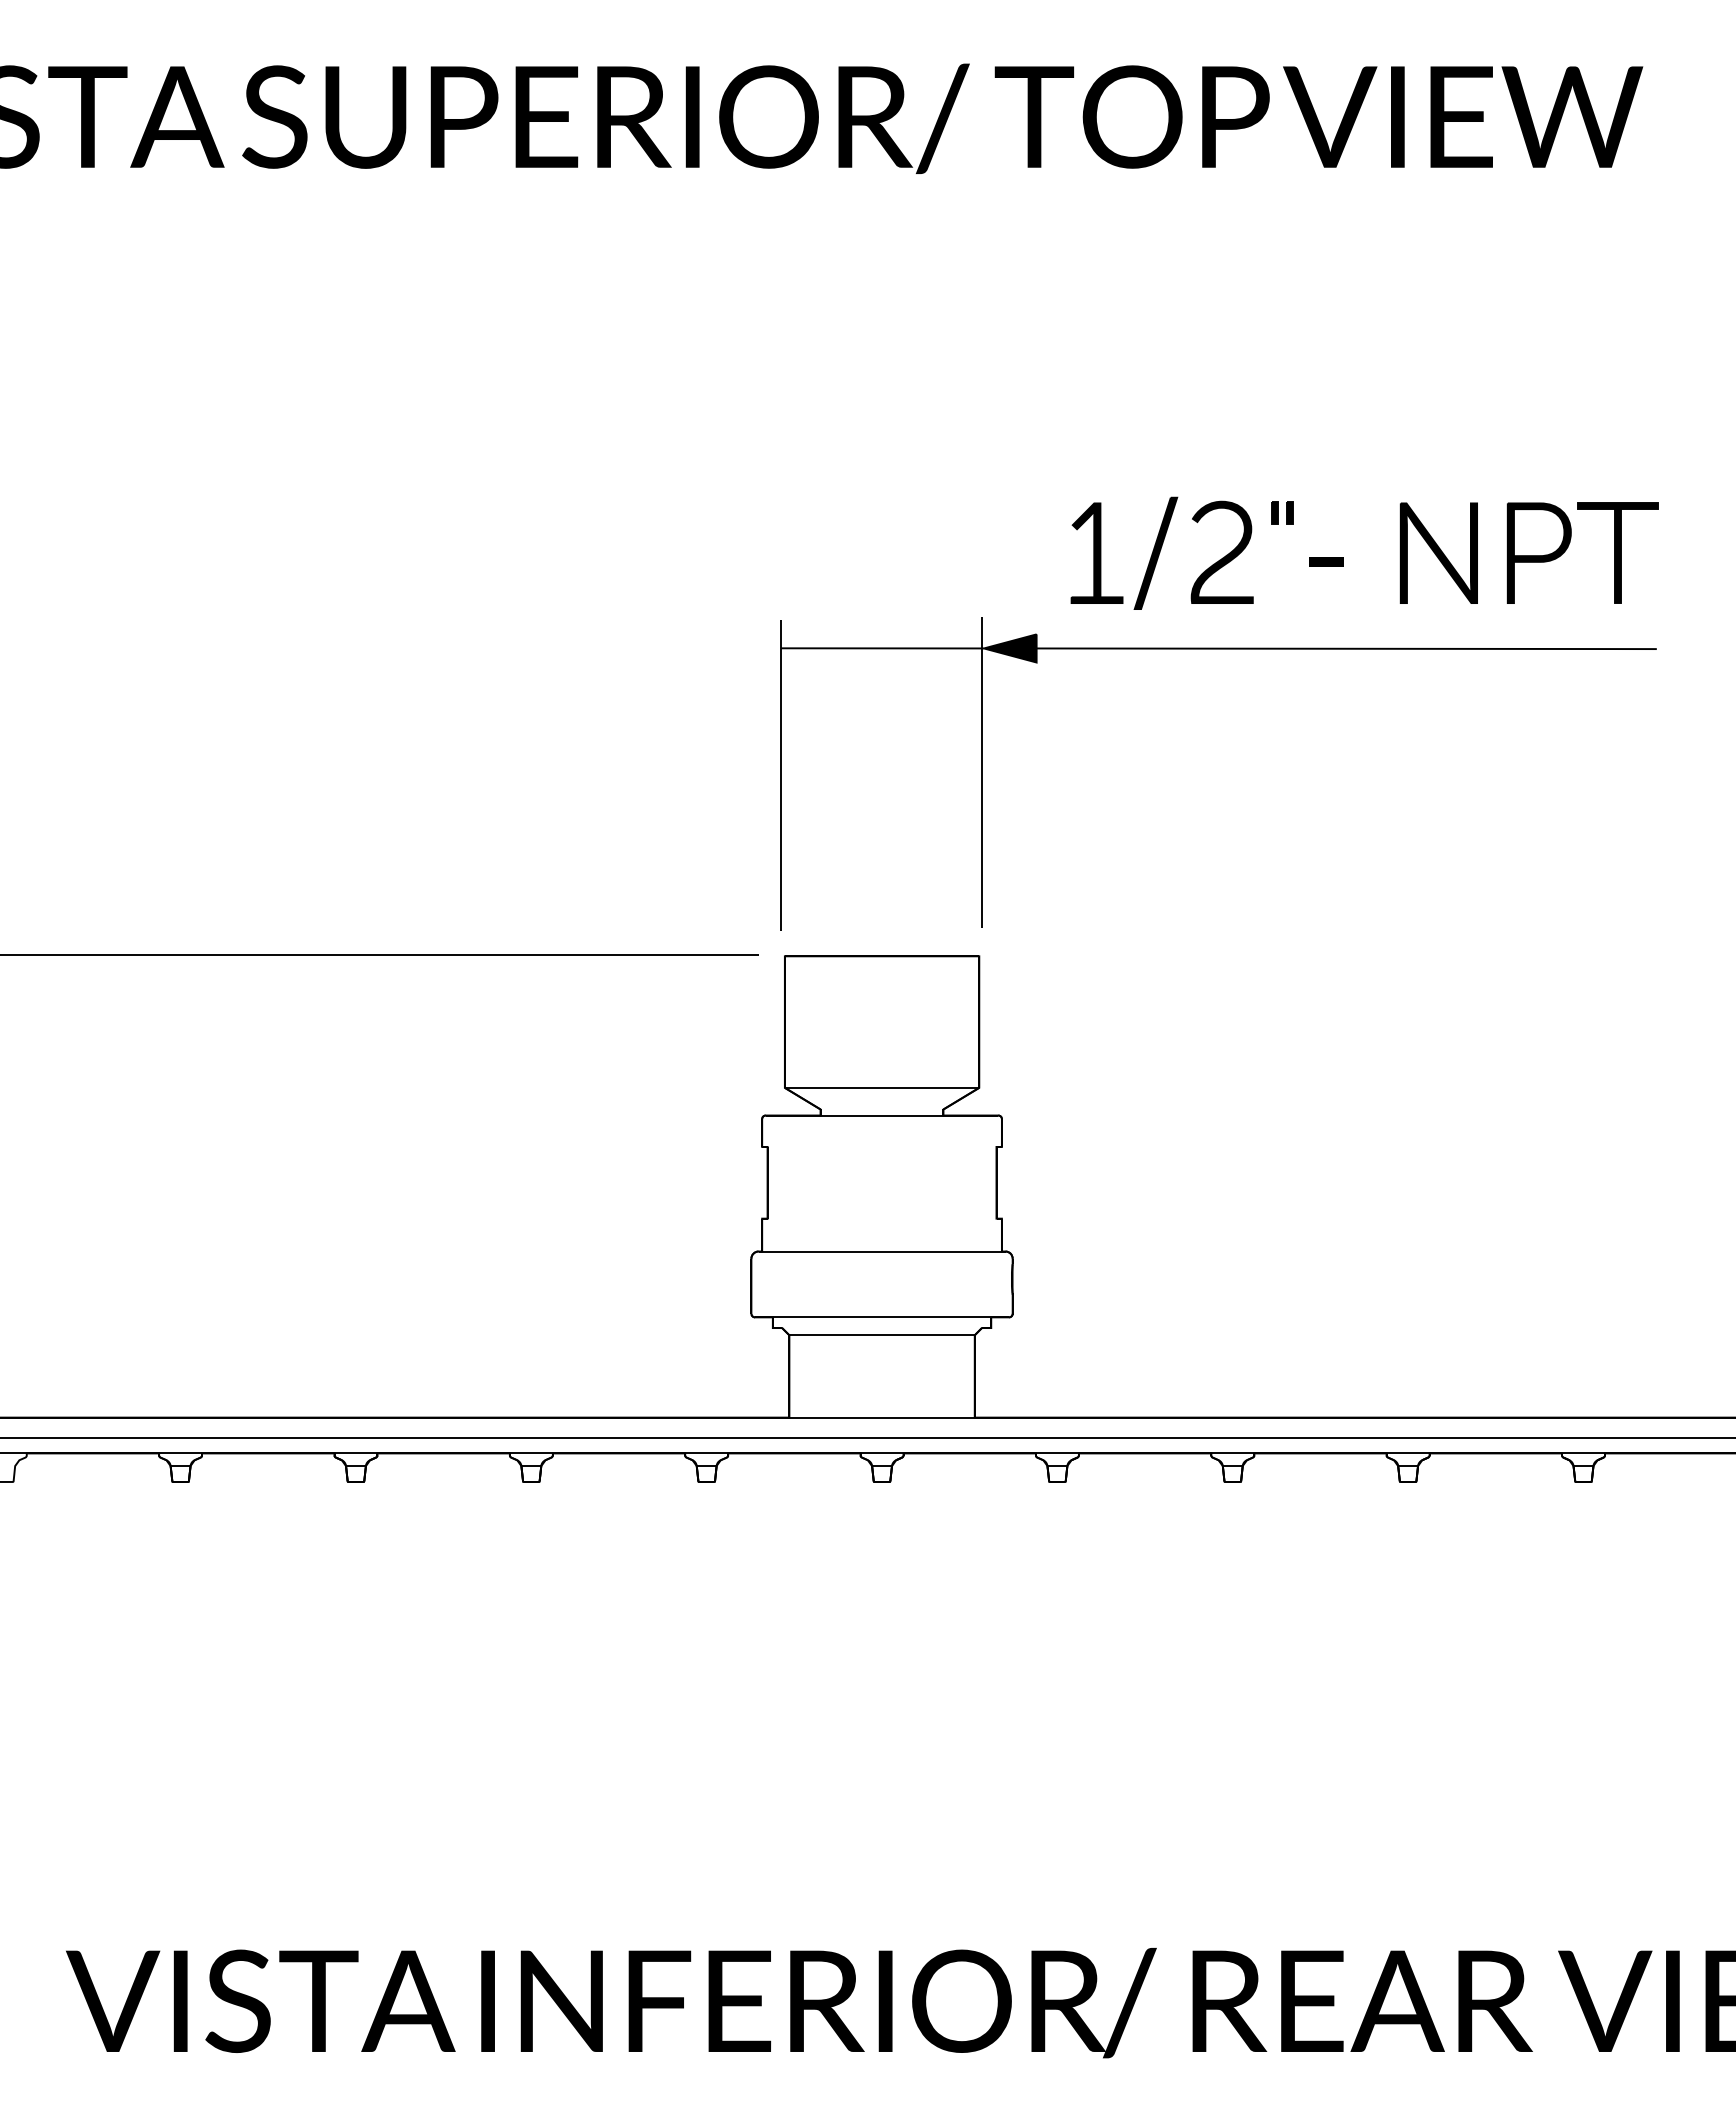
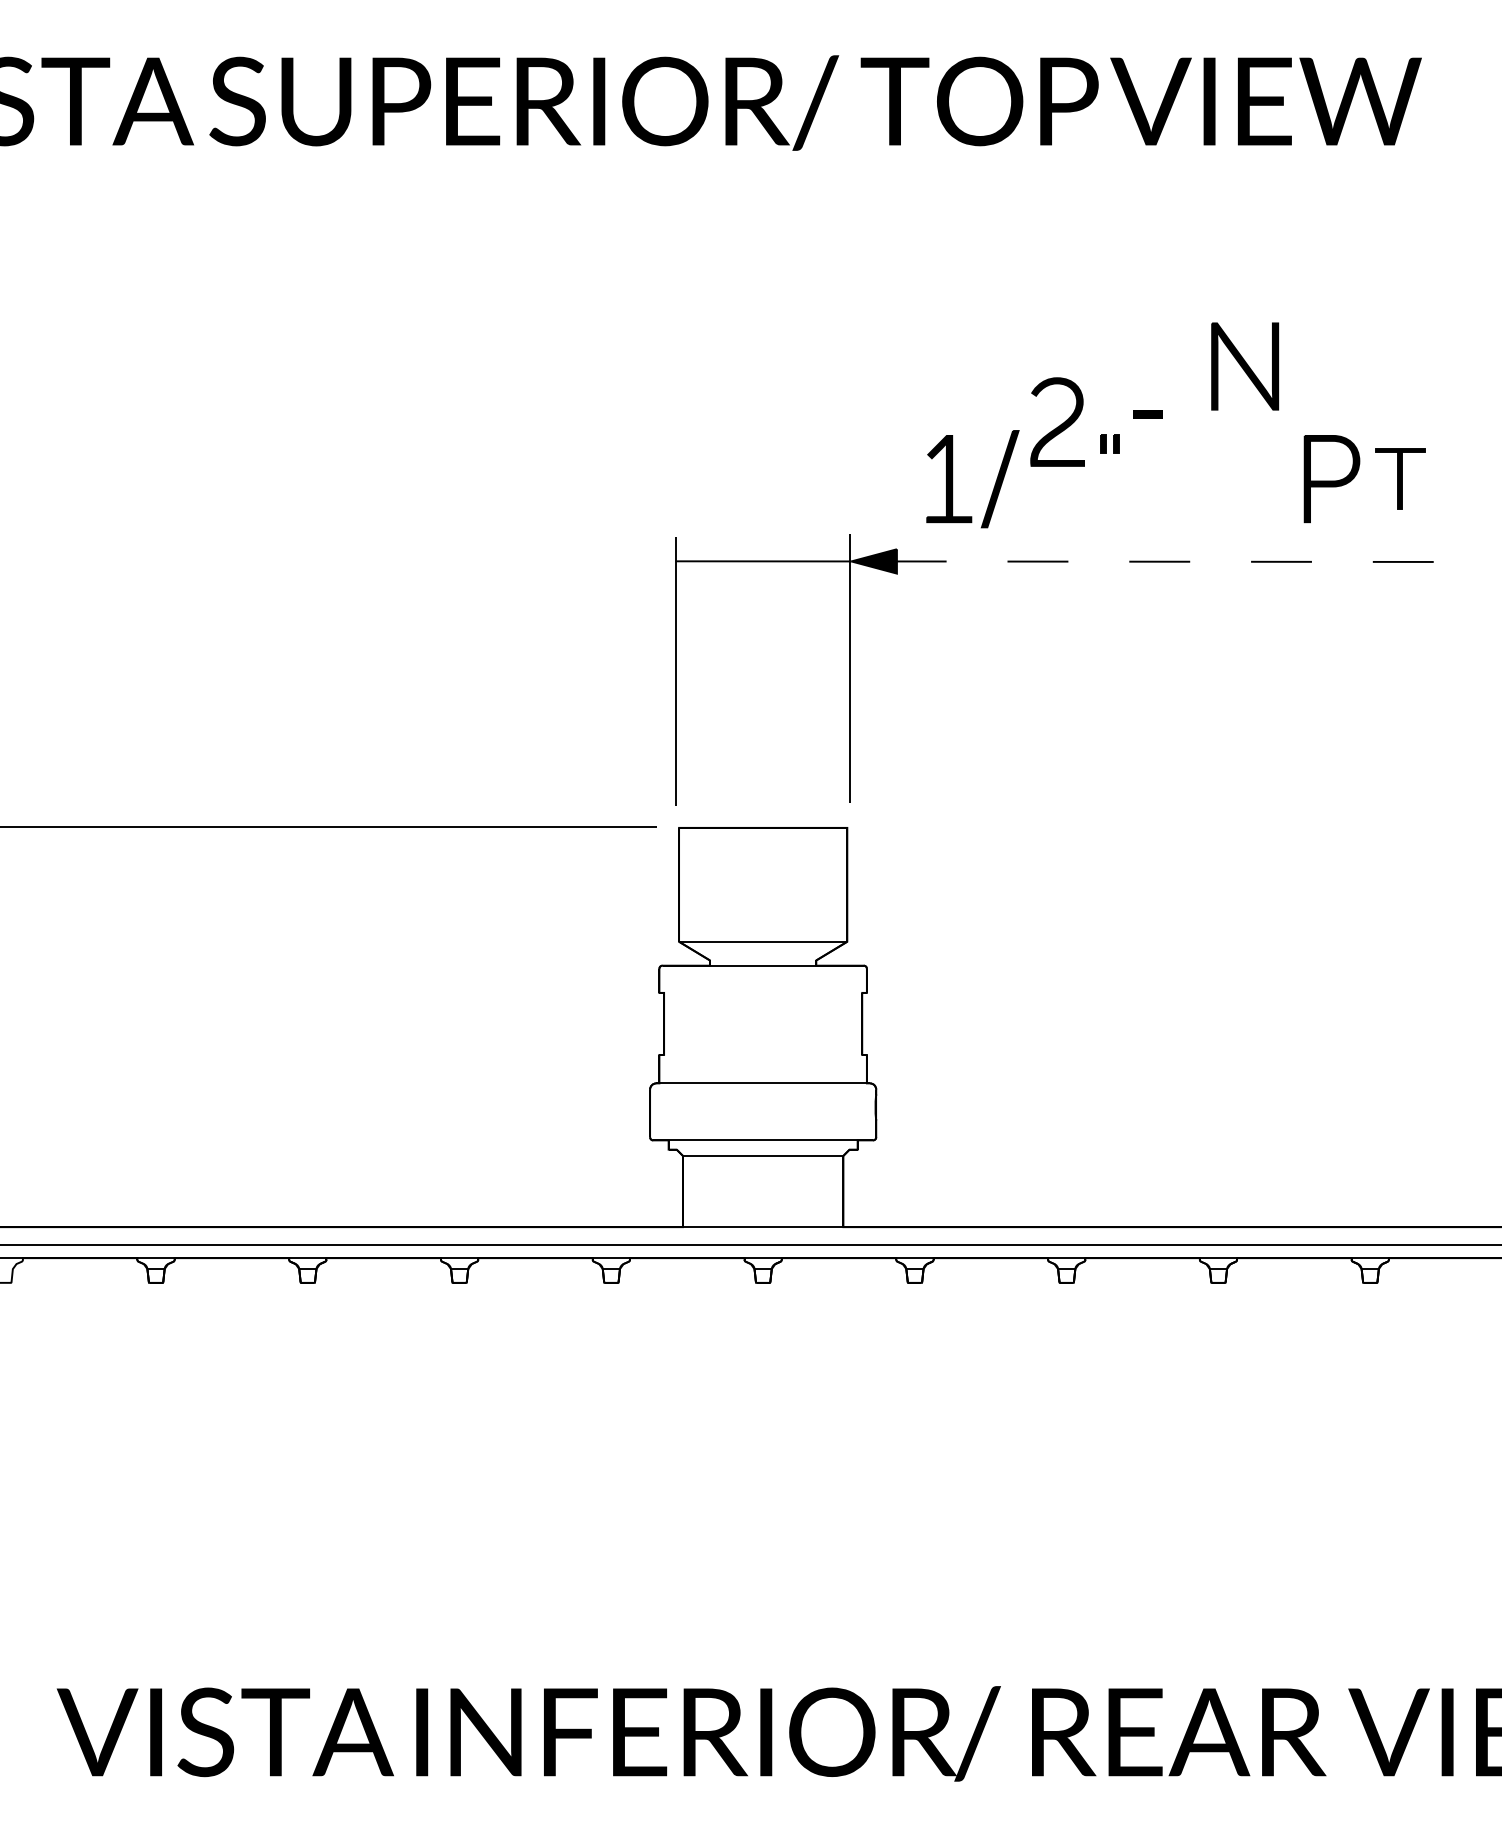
part: (1221, 551) -> (1056, 421), moved
part: (1438, 552) -> (1244, 365), moved
part: (1617, 552) -> (1399, 478), size x0.7
text: (1326, 561) -> (1147, 414), moved
line: (1341, 648) -> (1160, 561), solid -> dashed

